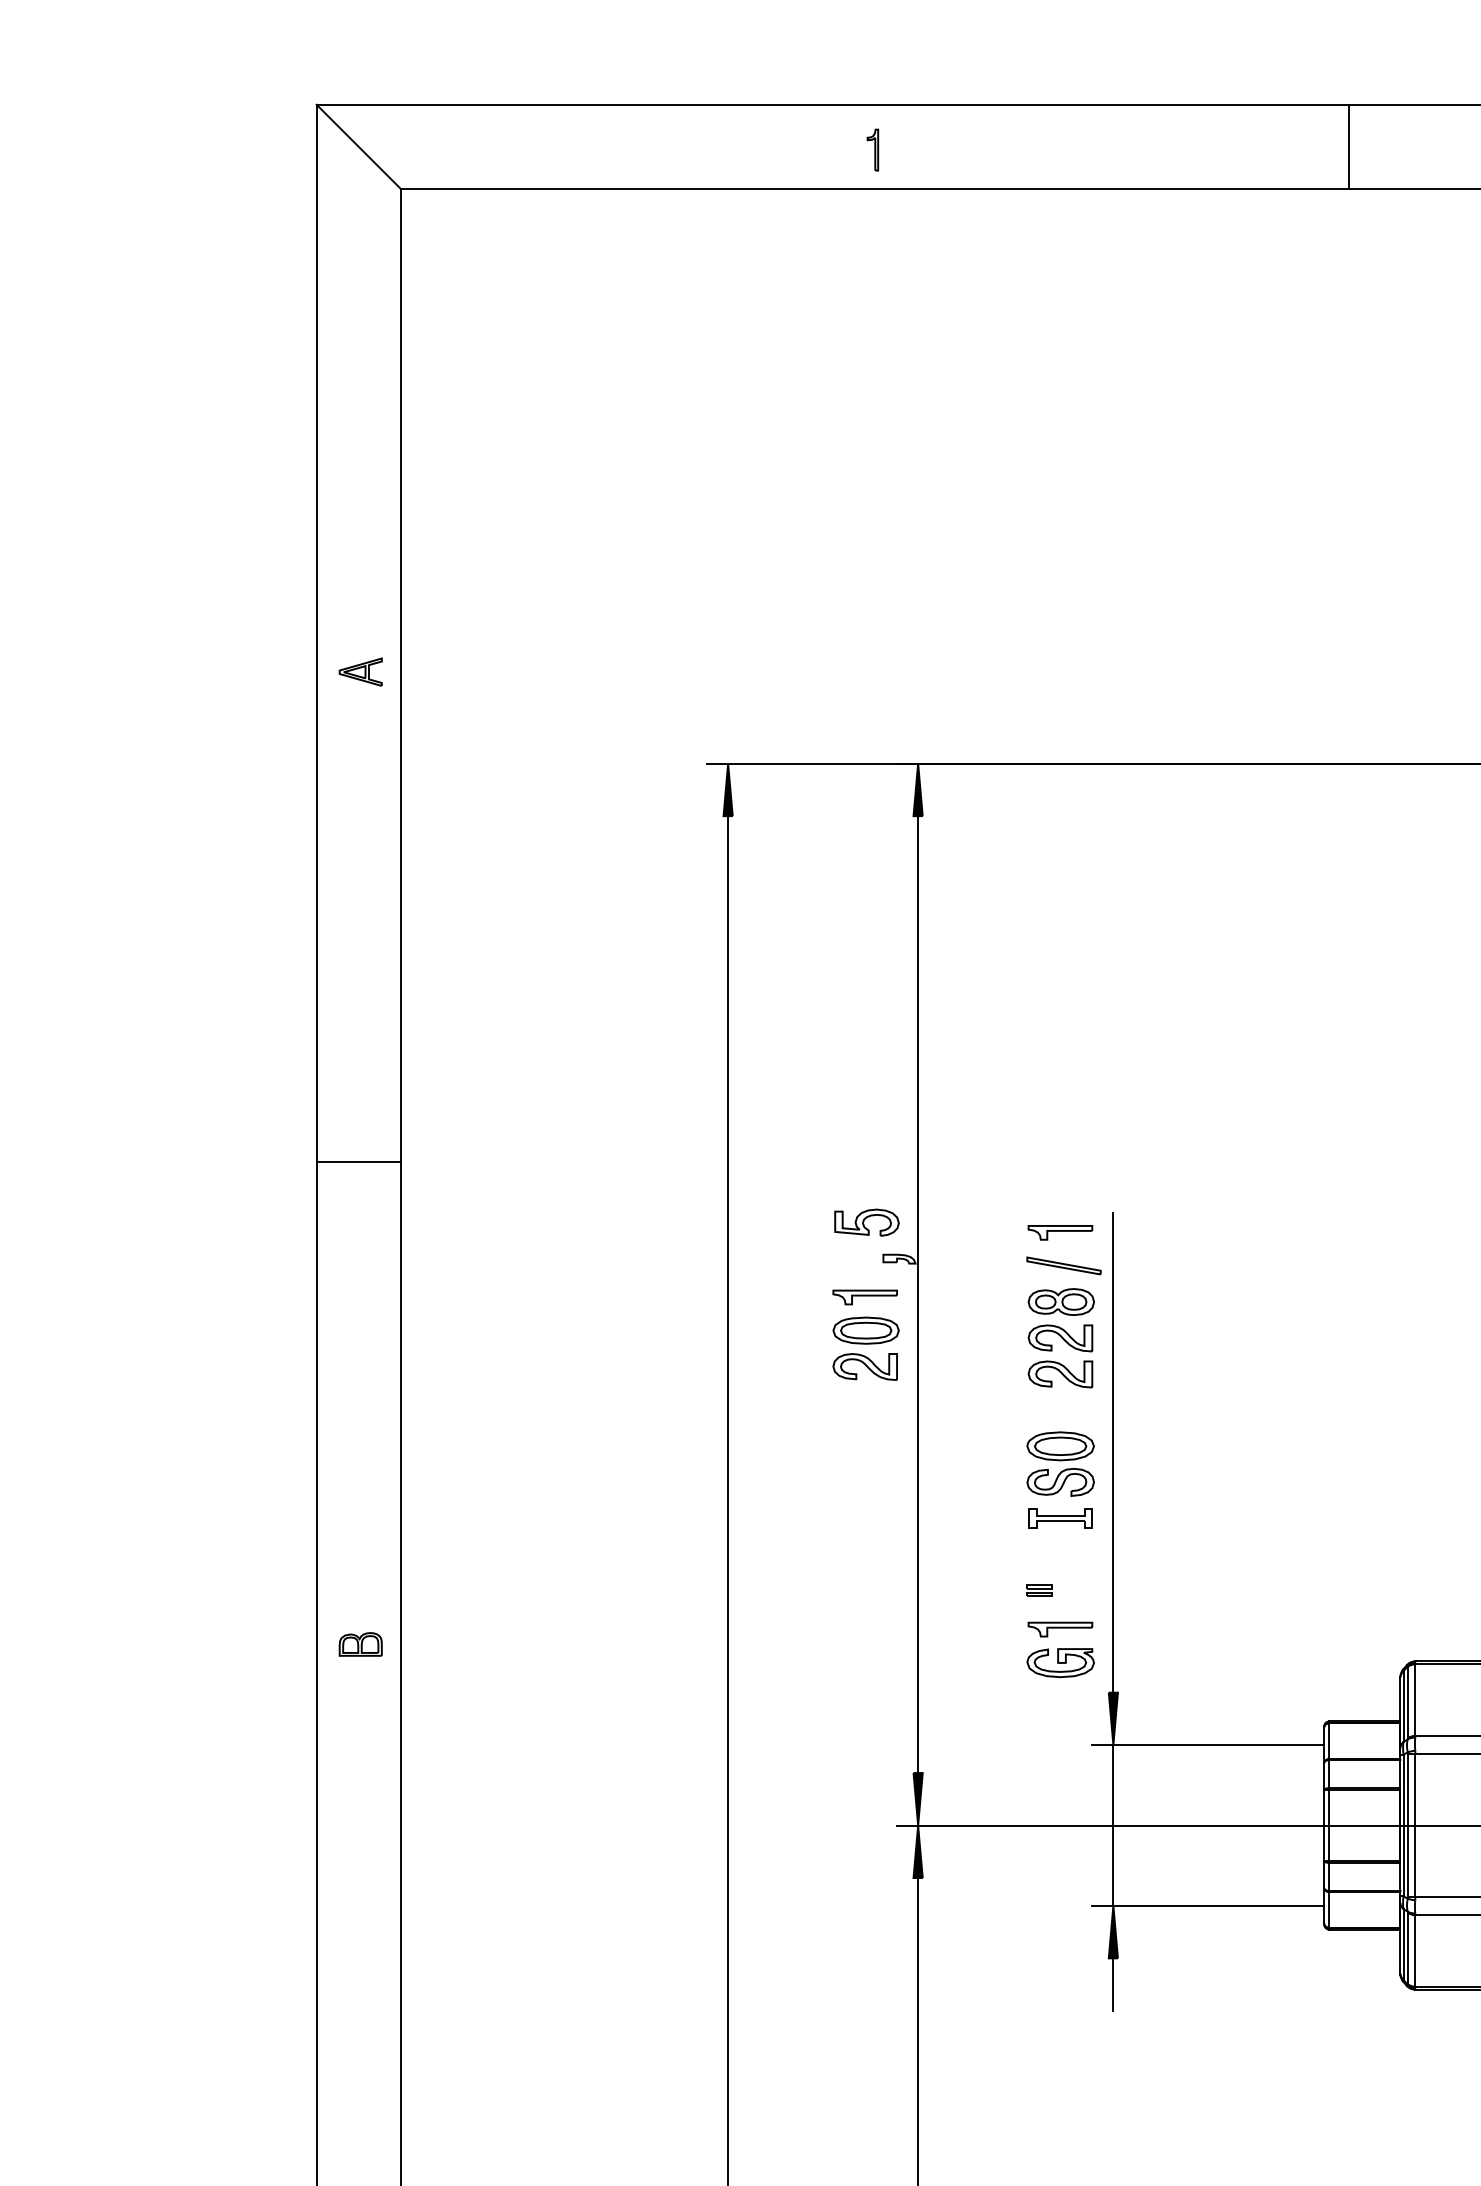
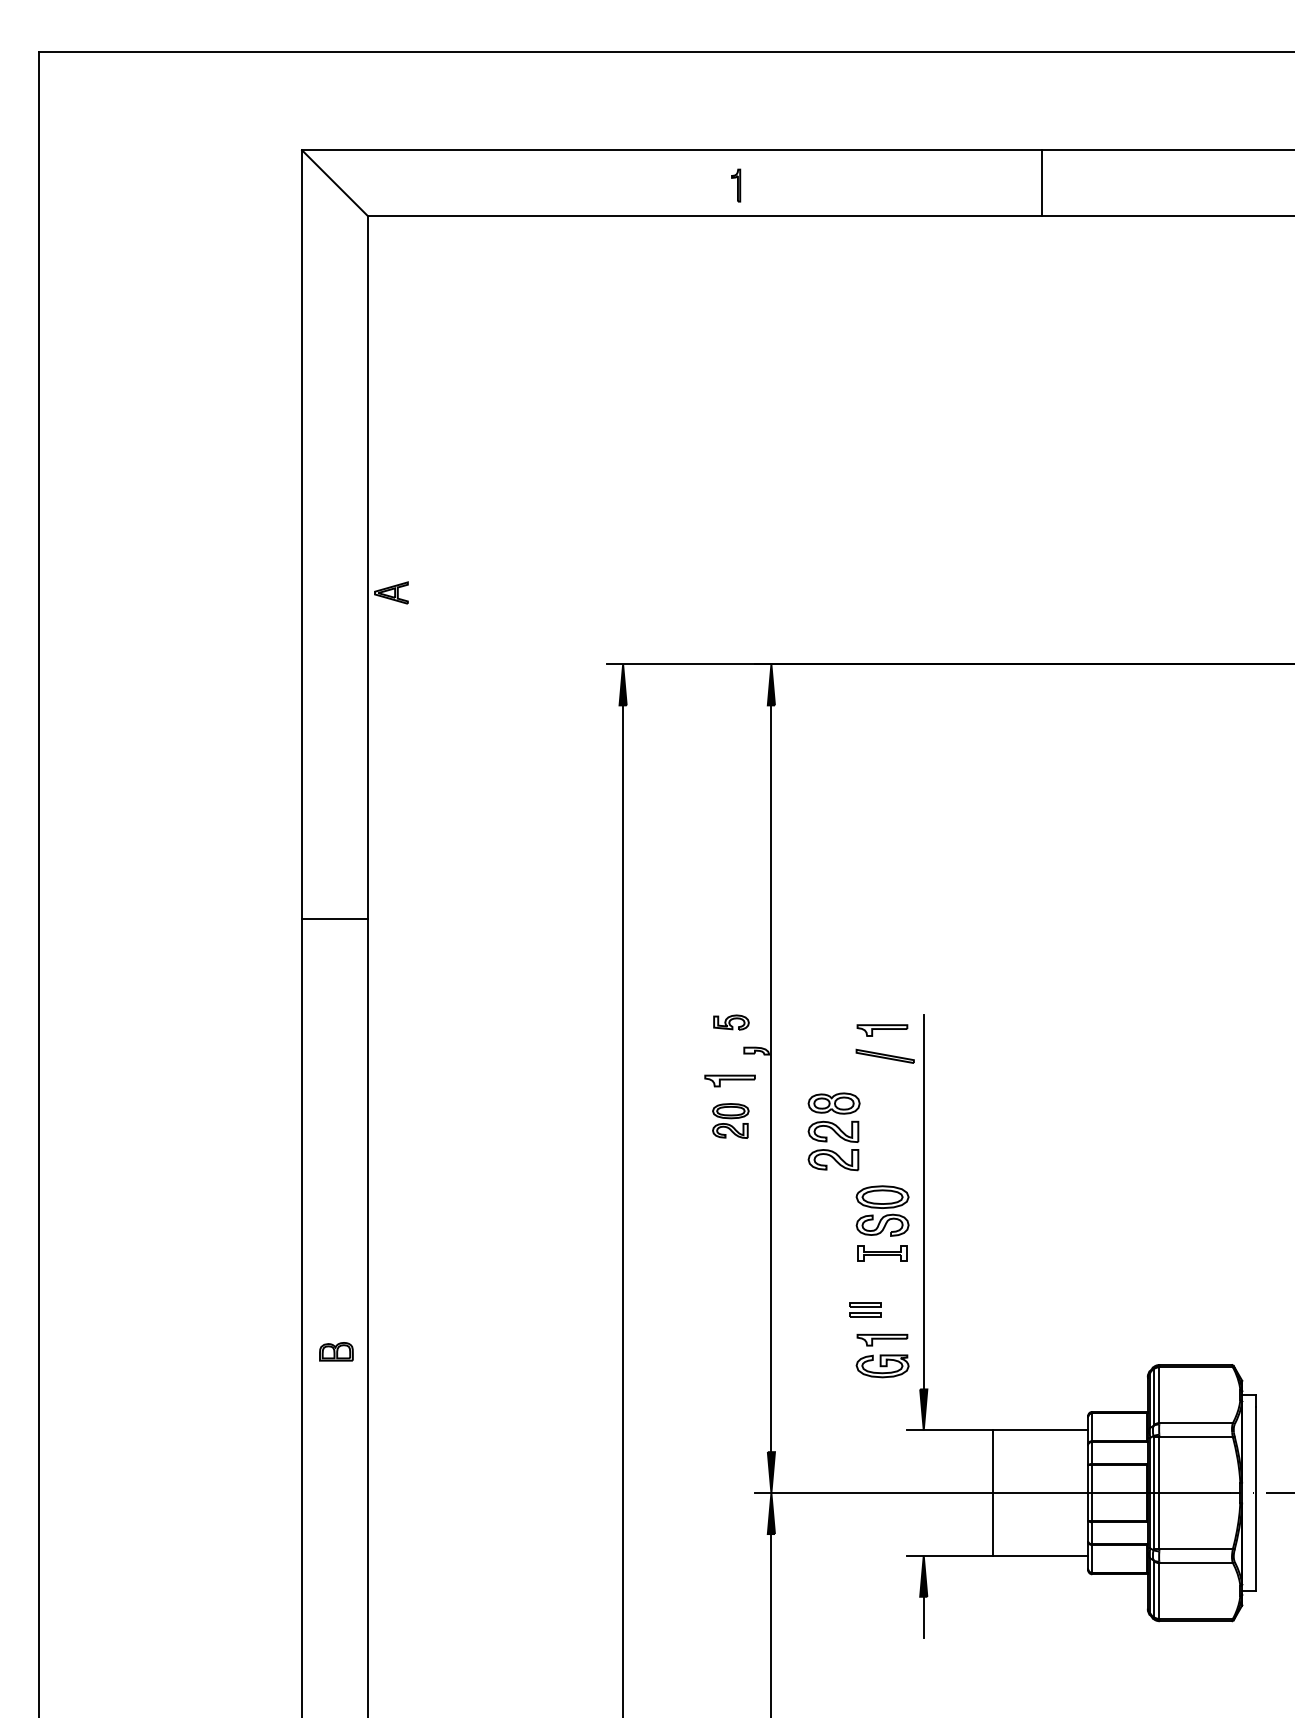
line: (1348, 147) -> (1041, 183), moved
part: (360, 671) -> (391, 592), moved
line: (358, 1162) -> (334, 919), moved
part: (867, 1222) -> (731, 1022), size x0.7
part: (1060, 1337) -> (833, 1131), moved
part: (865, 1348) -> (730, 1120), size x0.7
part: (1038, 1590) -> (865, 1309), size x1.6
line: (1113, 1824) -> (992, 1492), moved

